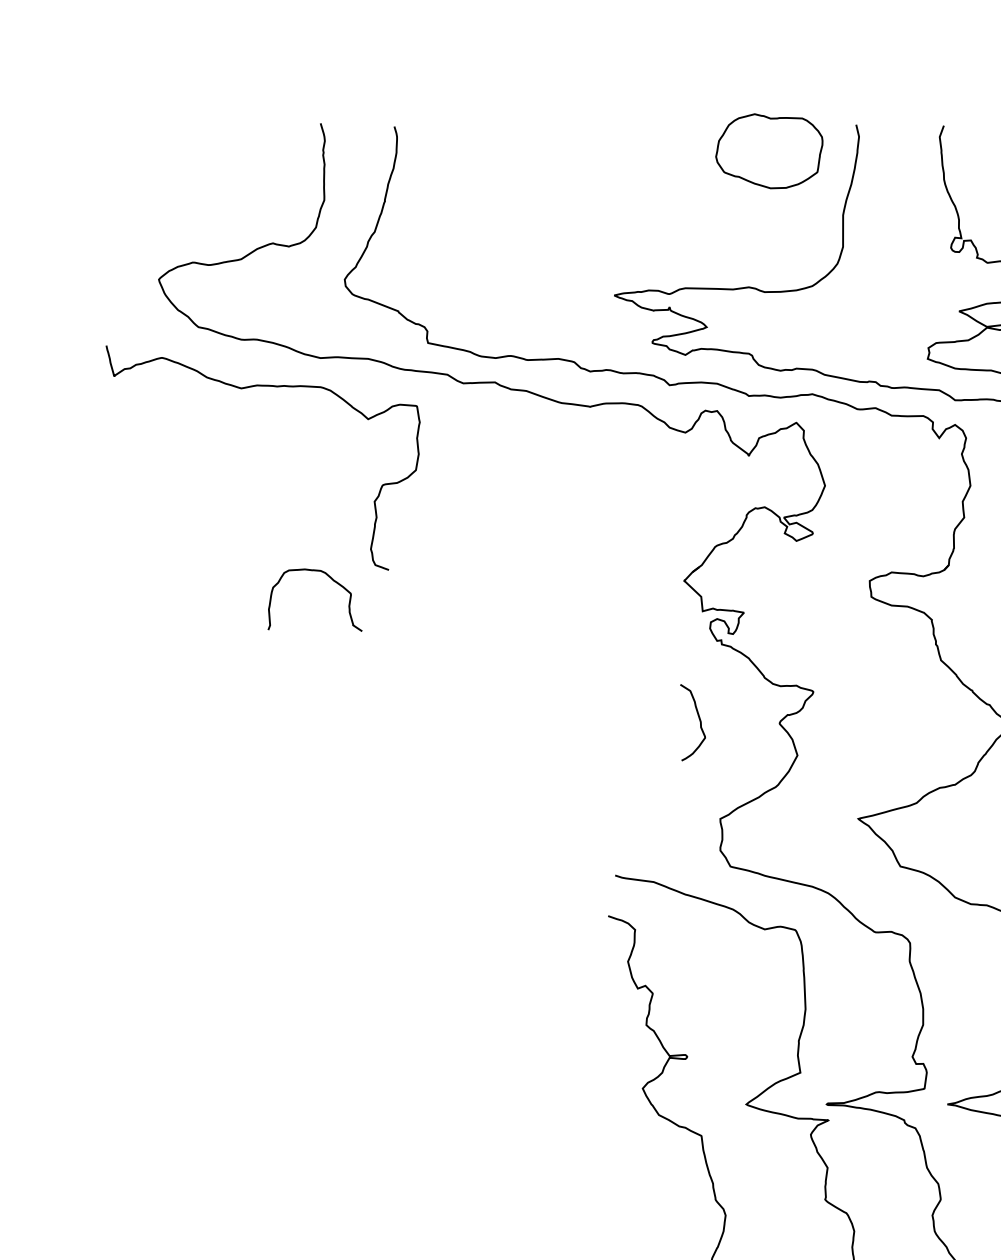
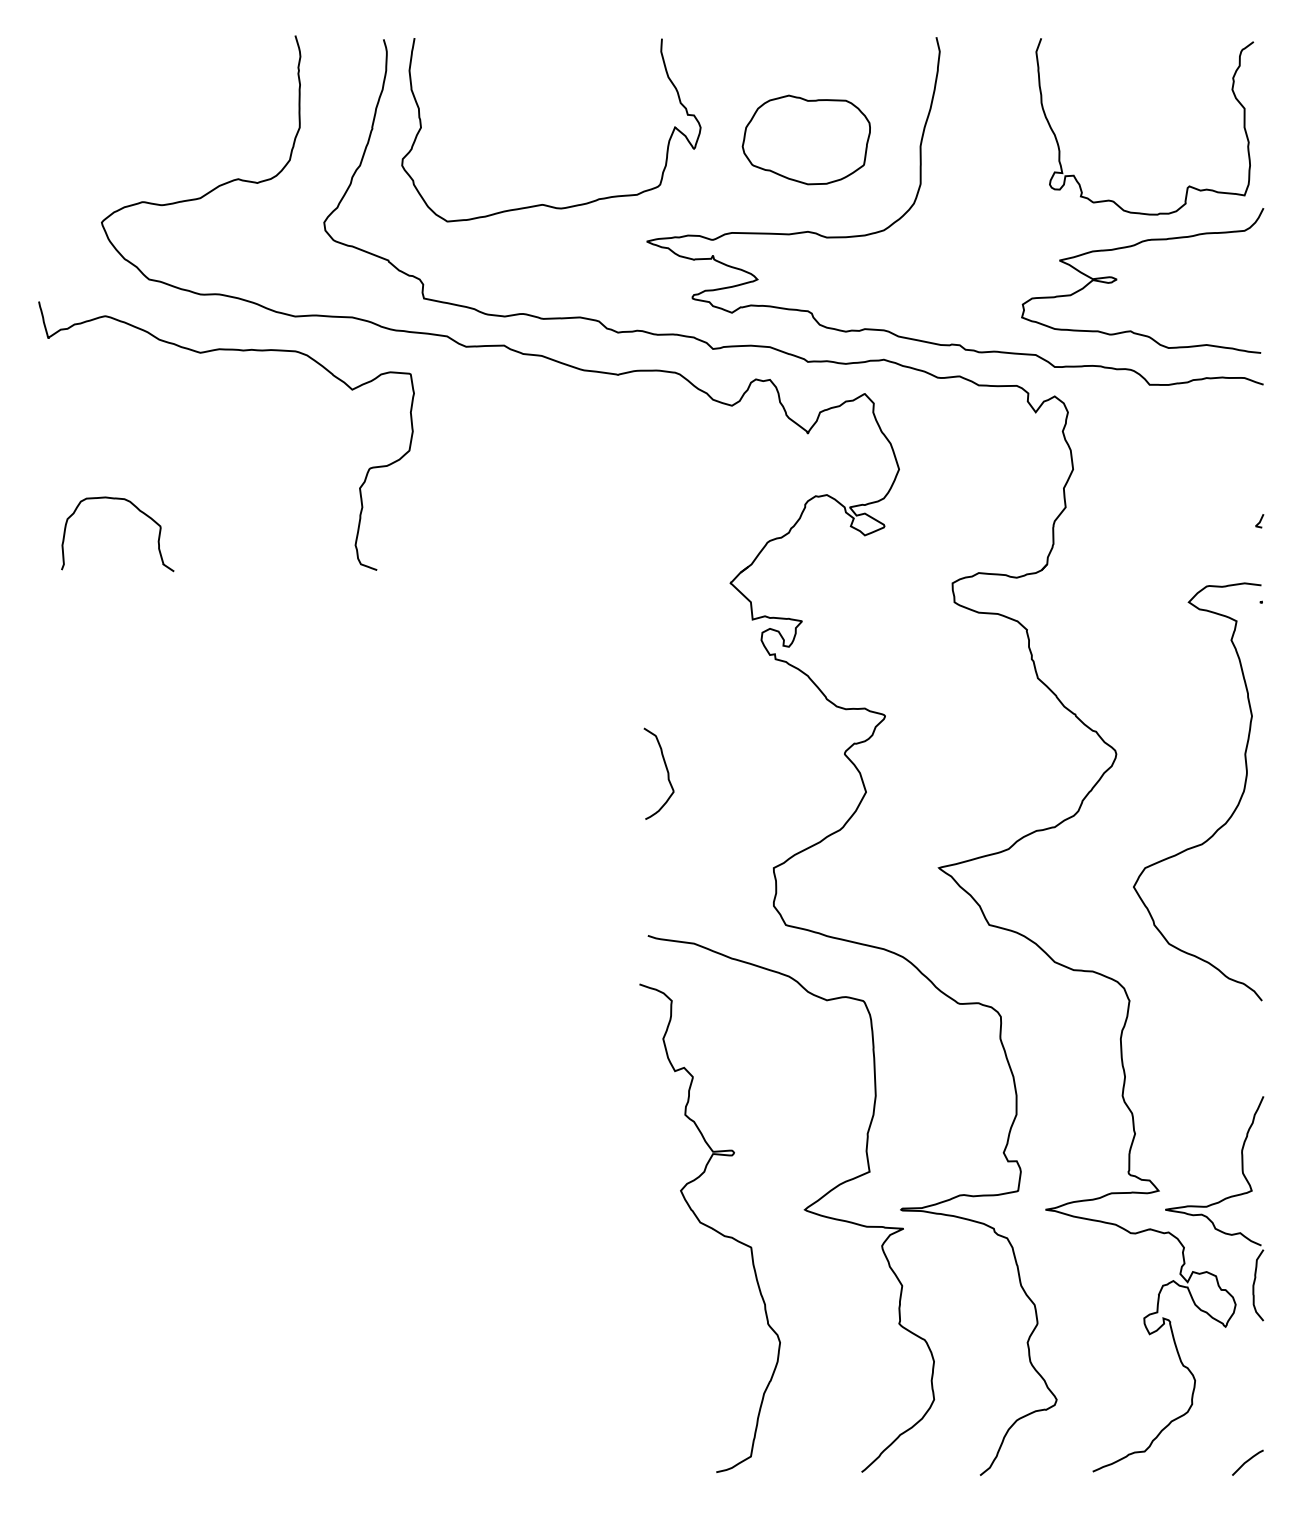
part: (768, 150) -> (805, 139), moved
curve: (530, 264) -> (546, 204), added
curve: (333, 581) -> (139, 511), moved
curve: (699, 720) -> (666, 771), moved

